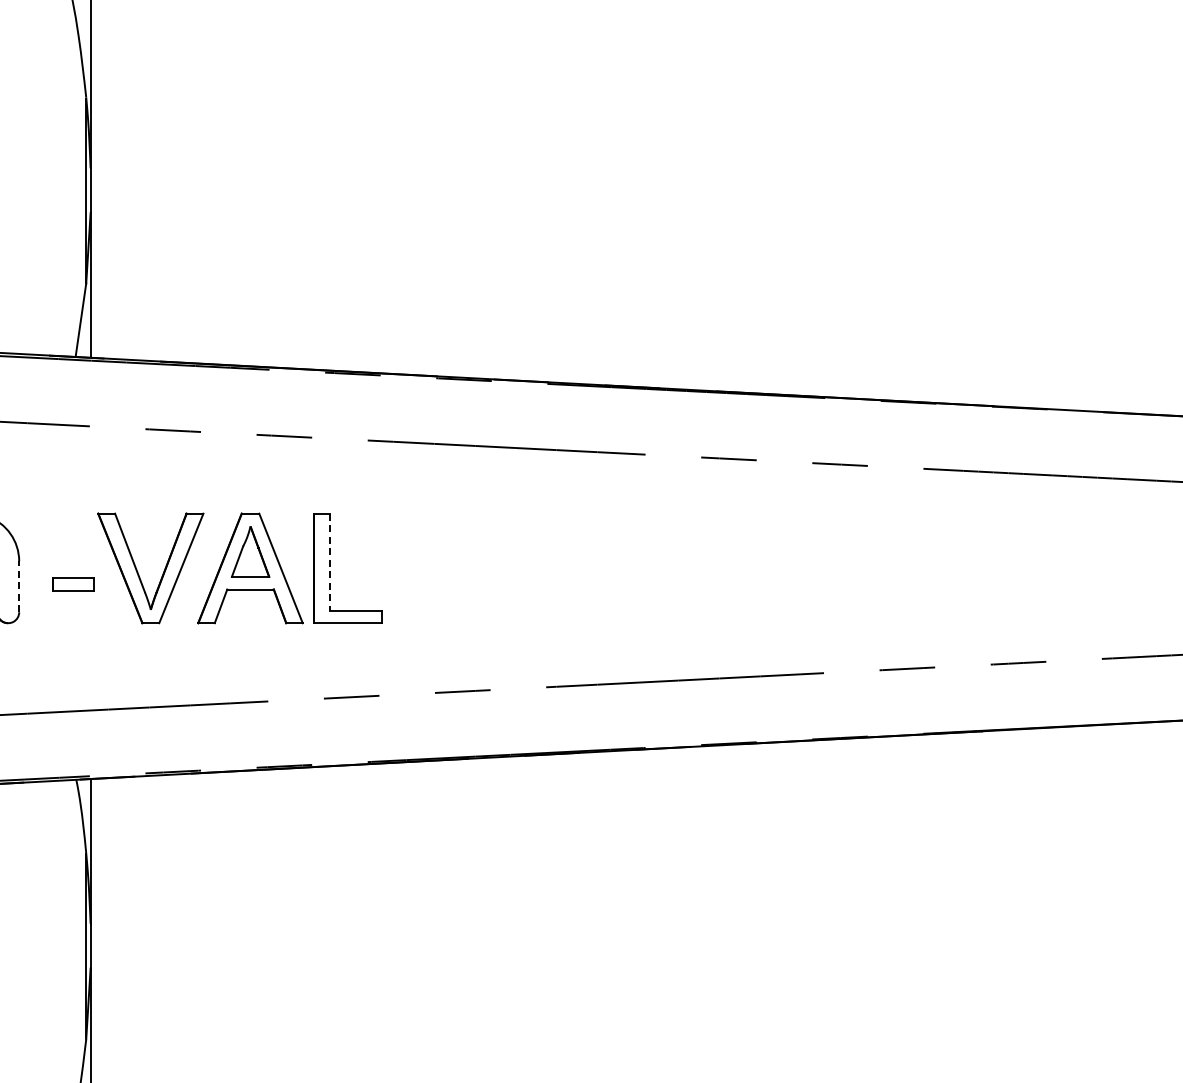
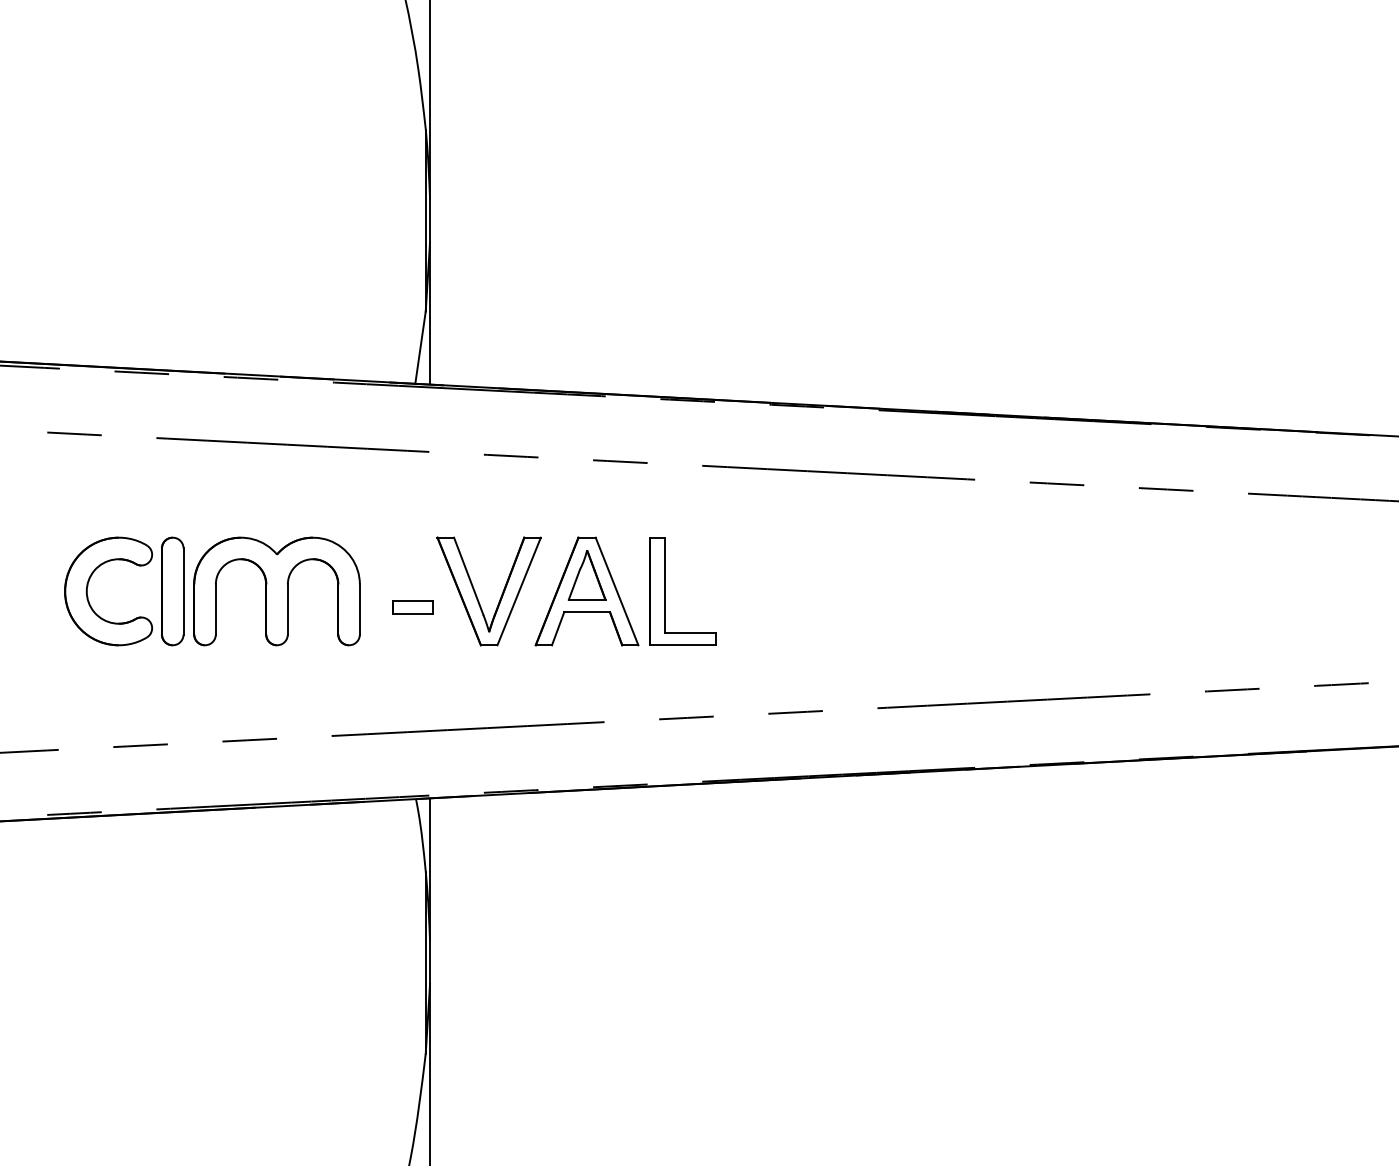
line: (330, 562) -> (665, 585), dashed -> solid
line: (18, 586) -> (359, 609), dashed -> solid

